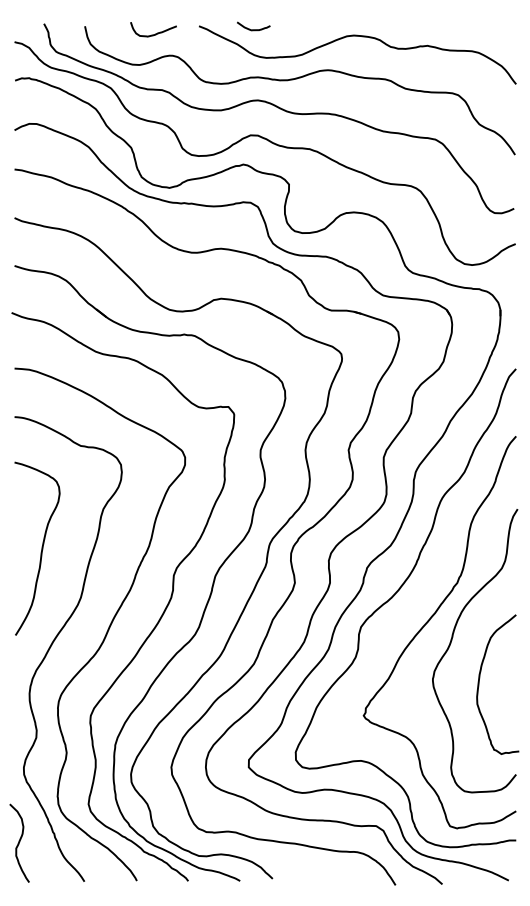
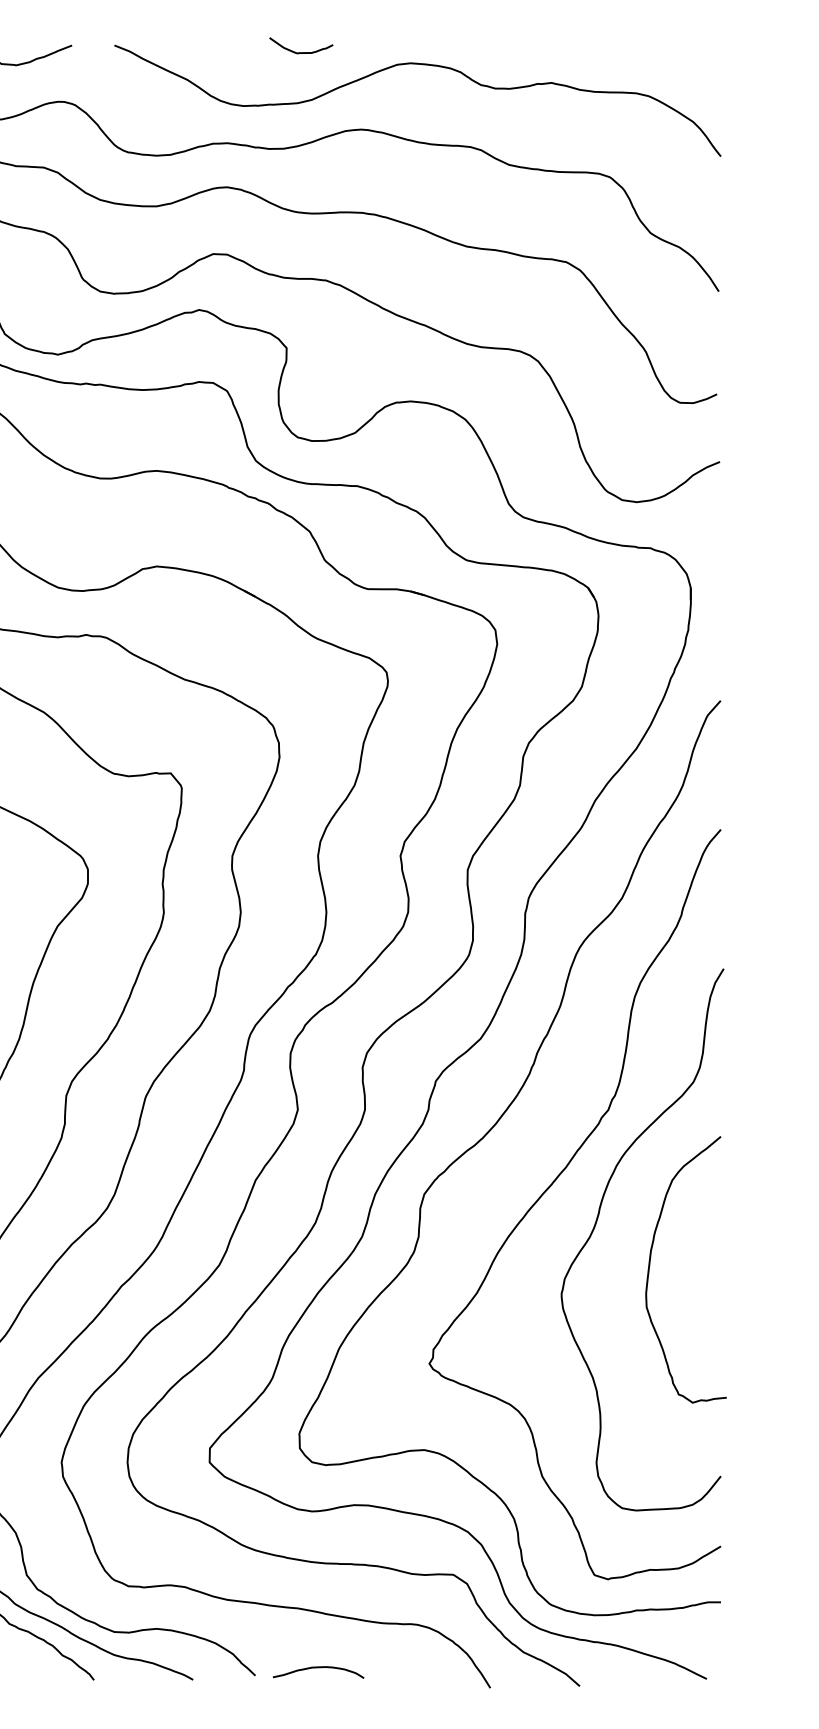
curve: (253, 29) -> (300, 51), moved
curve: (479, 684) -> (650, 1269), moved
curve: (305, 875) -> (318, 1669), added

